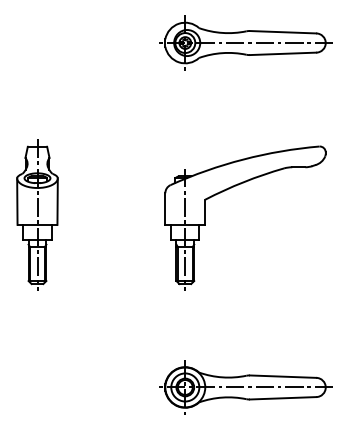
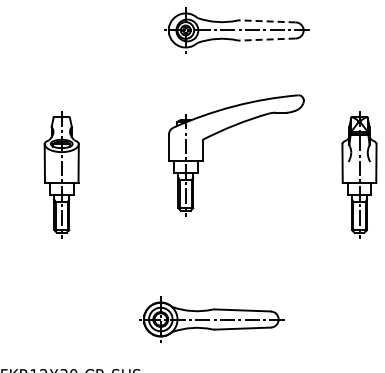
line: (282, 32) -> (267, 21), solid -> dashed
line: (282, 53) -> (267, 39), solid -> dashed
part: (232, 188) -> (225, 130), moved
part: (245, 387) -> (211, 319), moved

